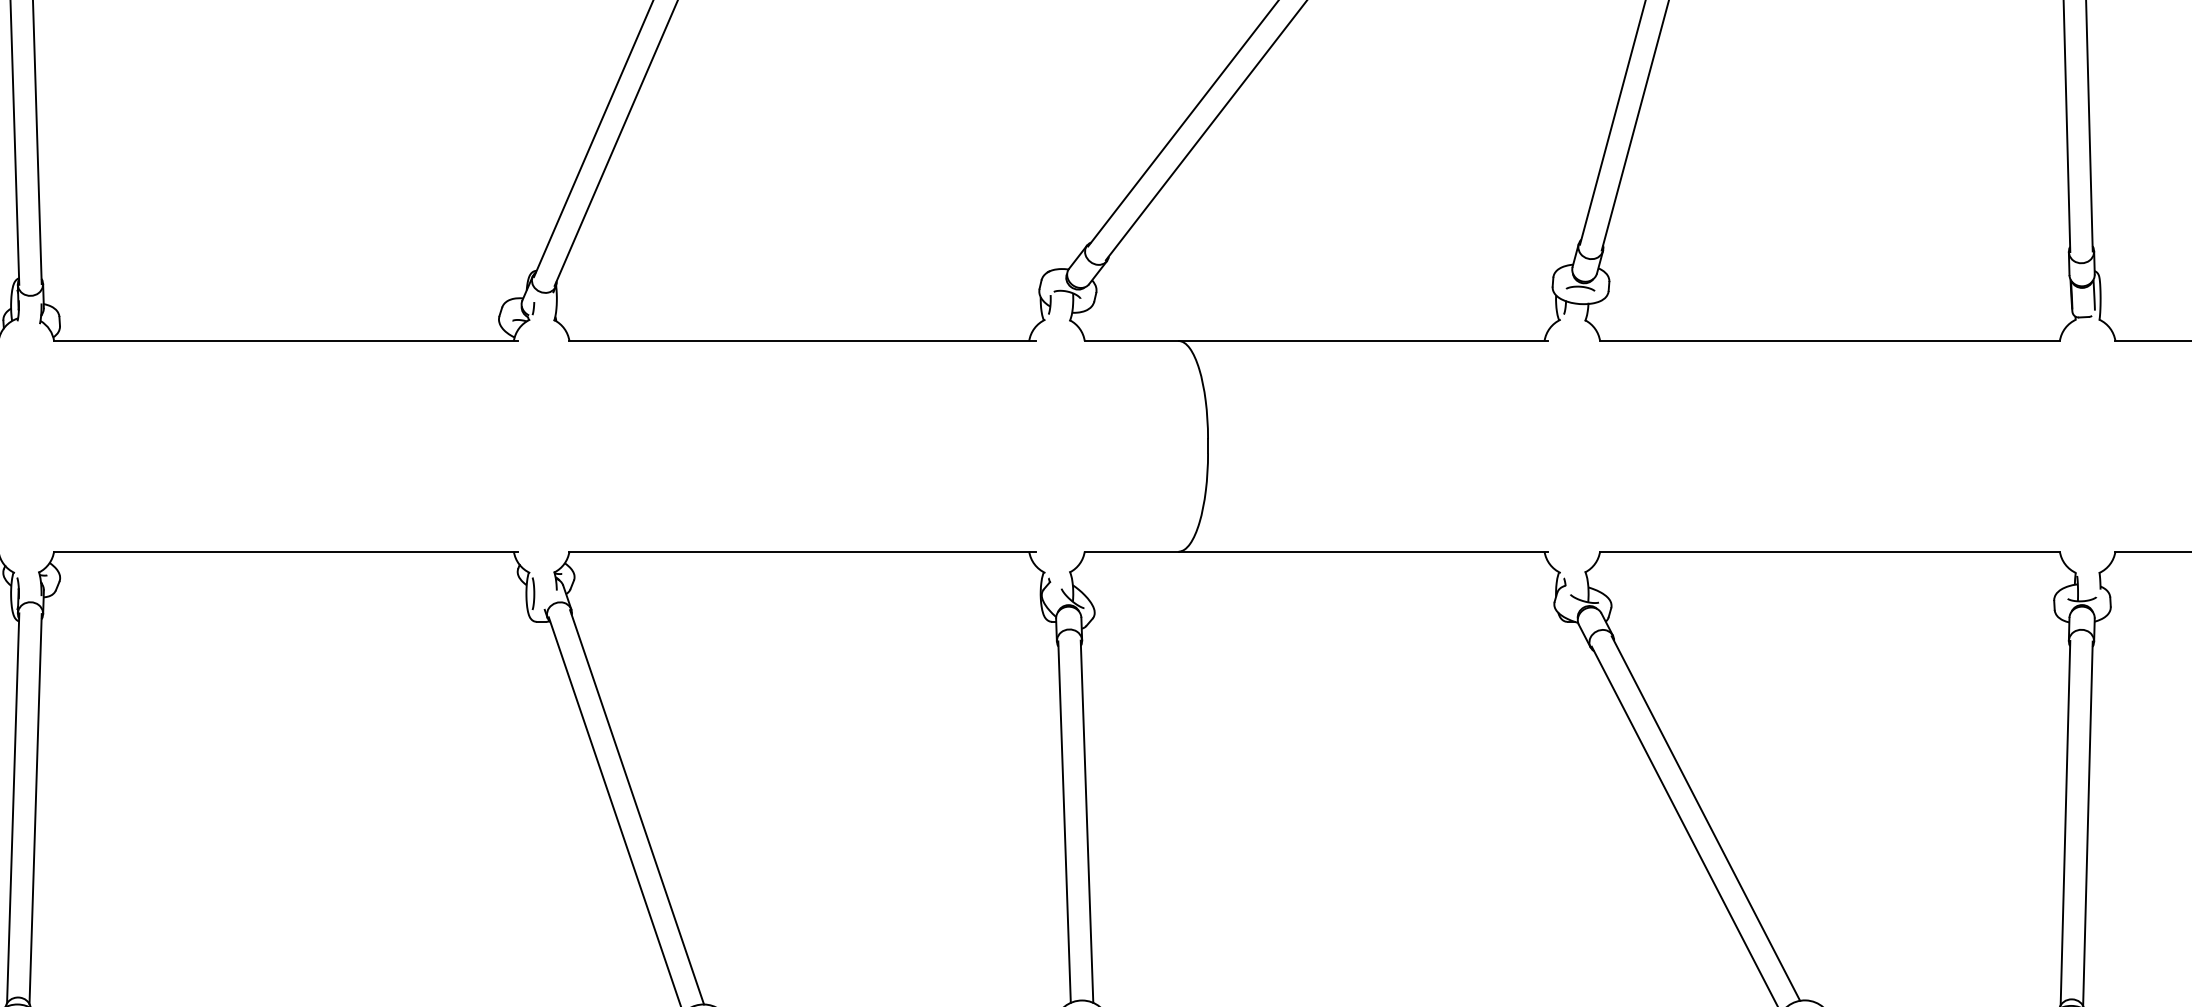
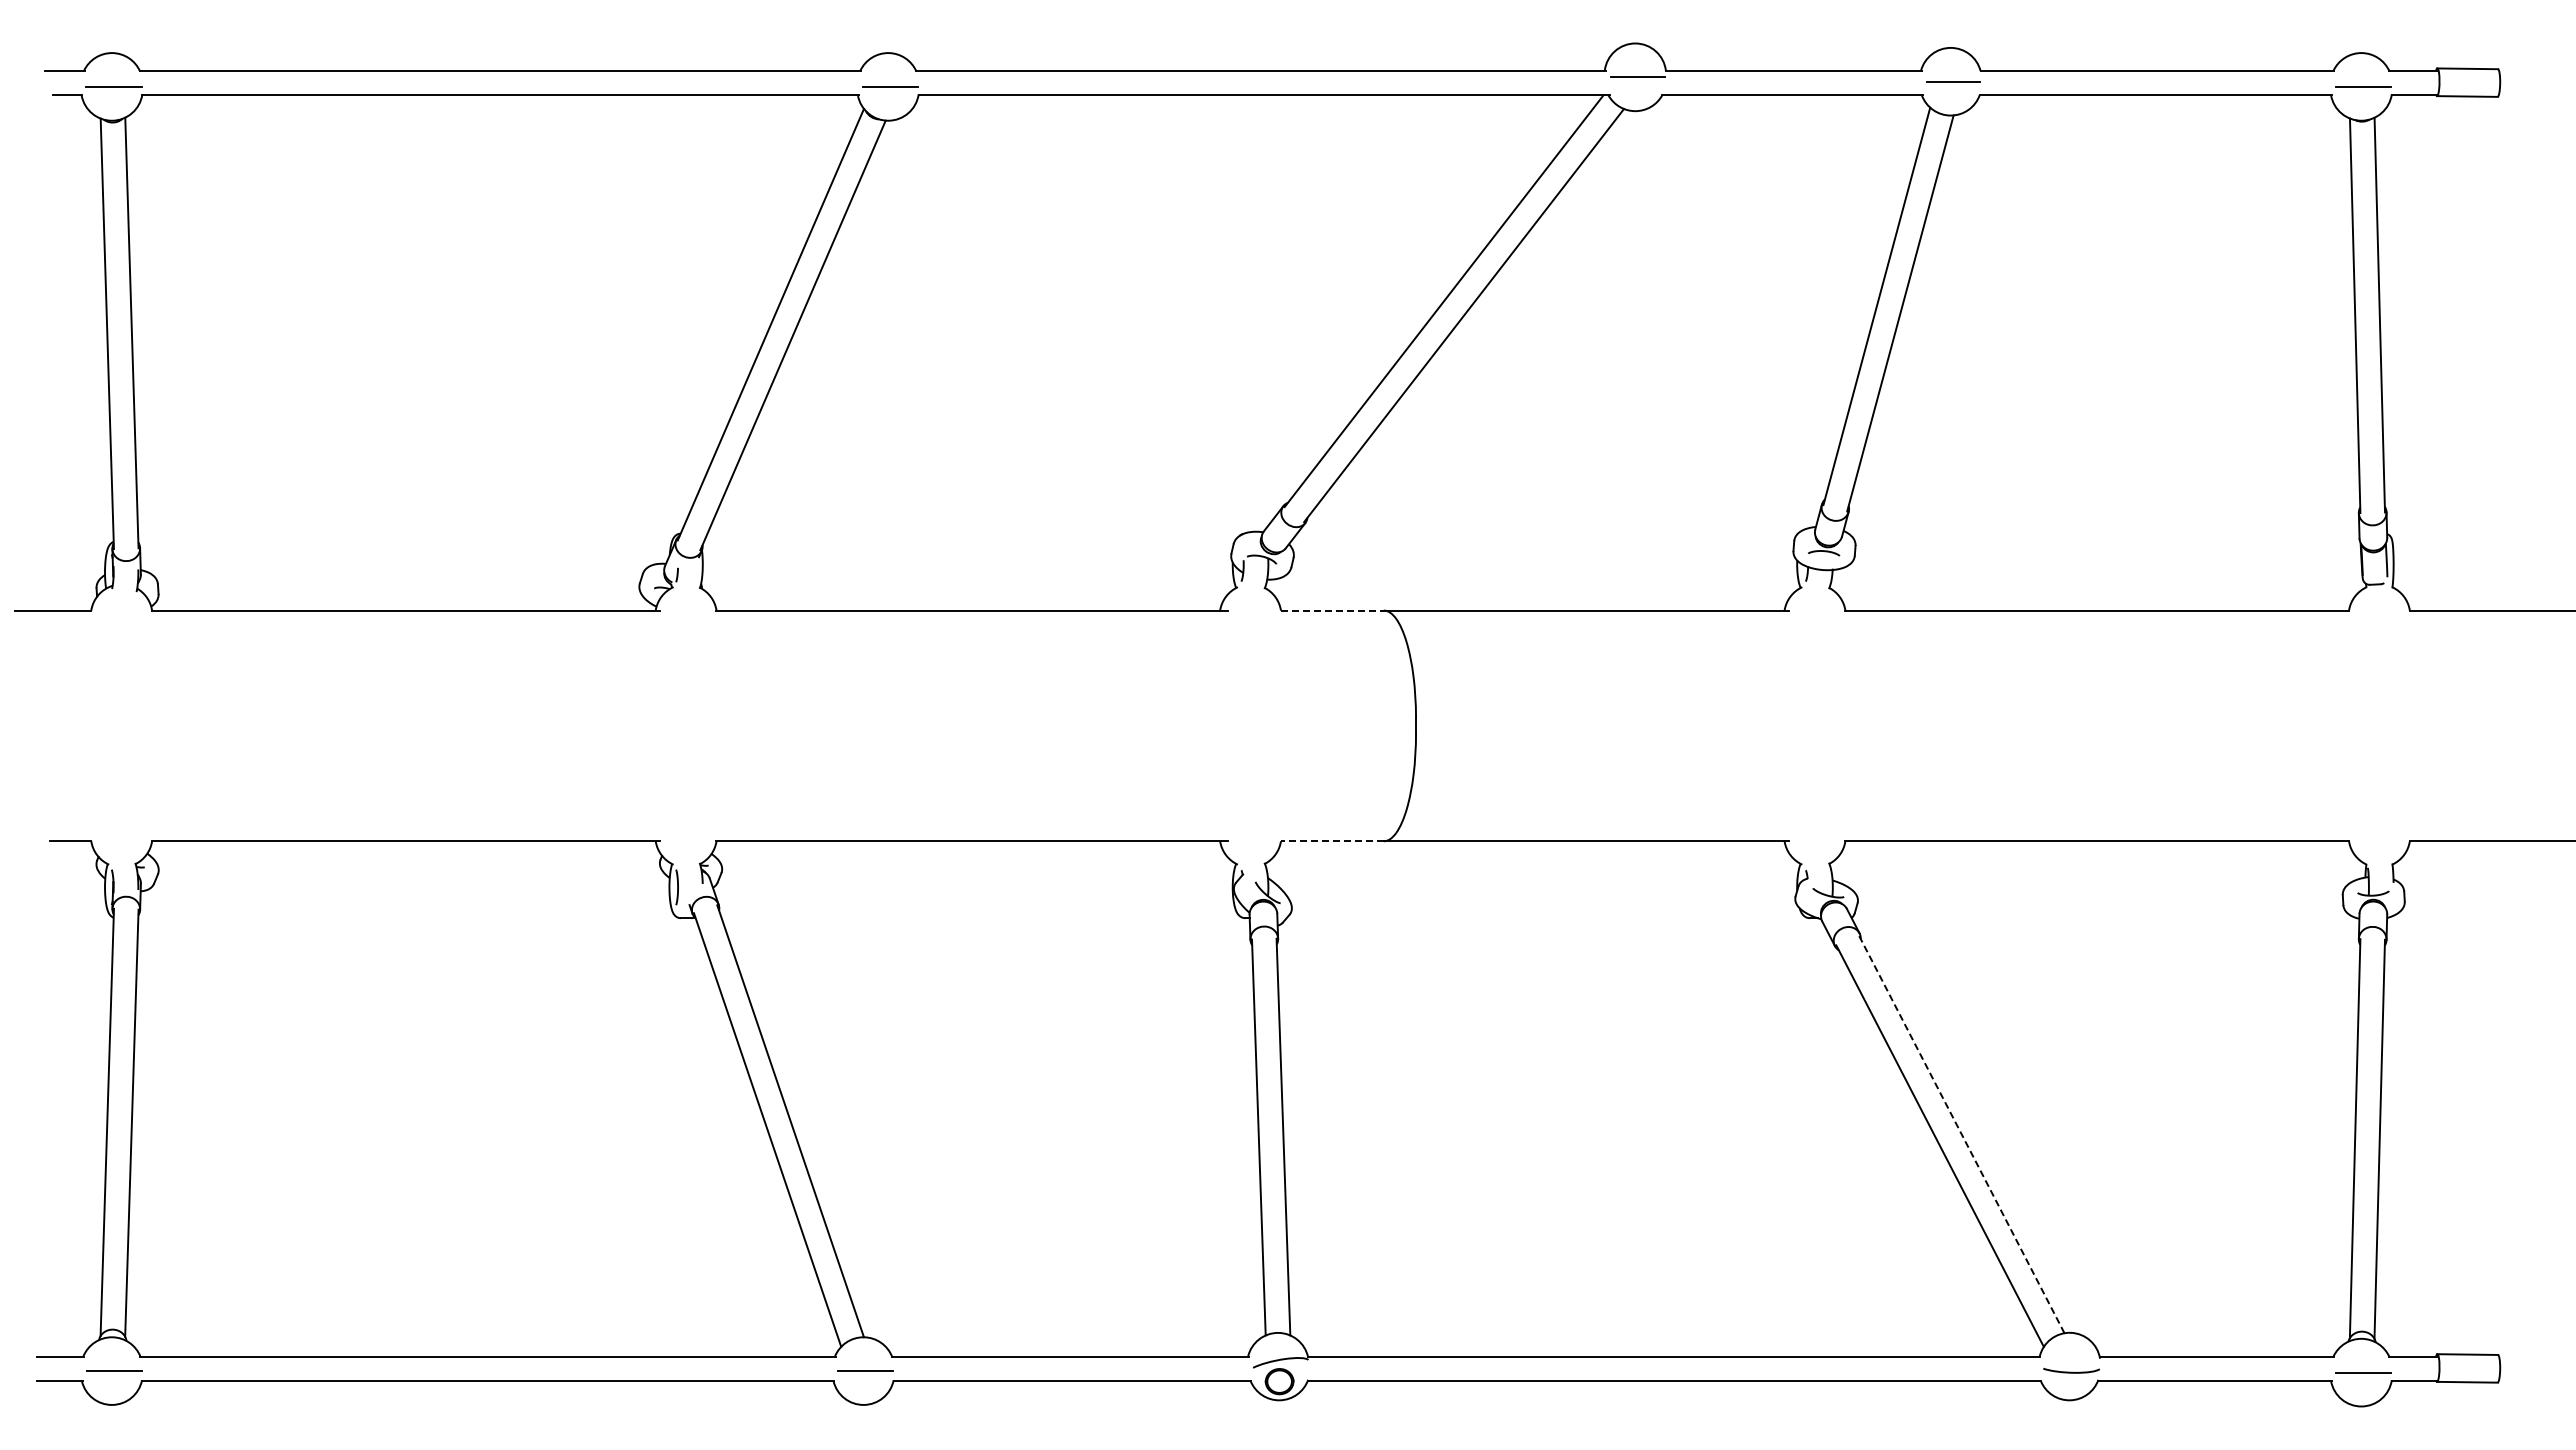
line: (1131, 340) -> (1332, 610), solid -> dashed
line: (1131, 551) -> (1332, 841), solid -> dashed
line: (1706, 818) -> (1961, 1133), solid -> dashed

